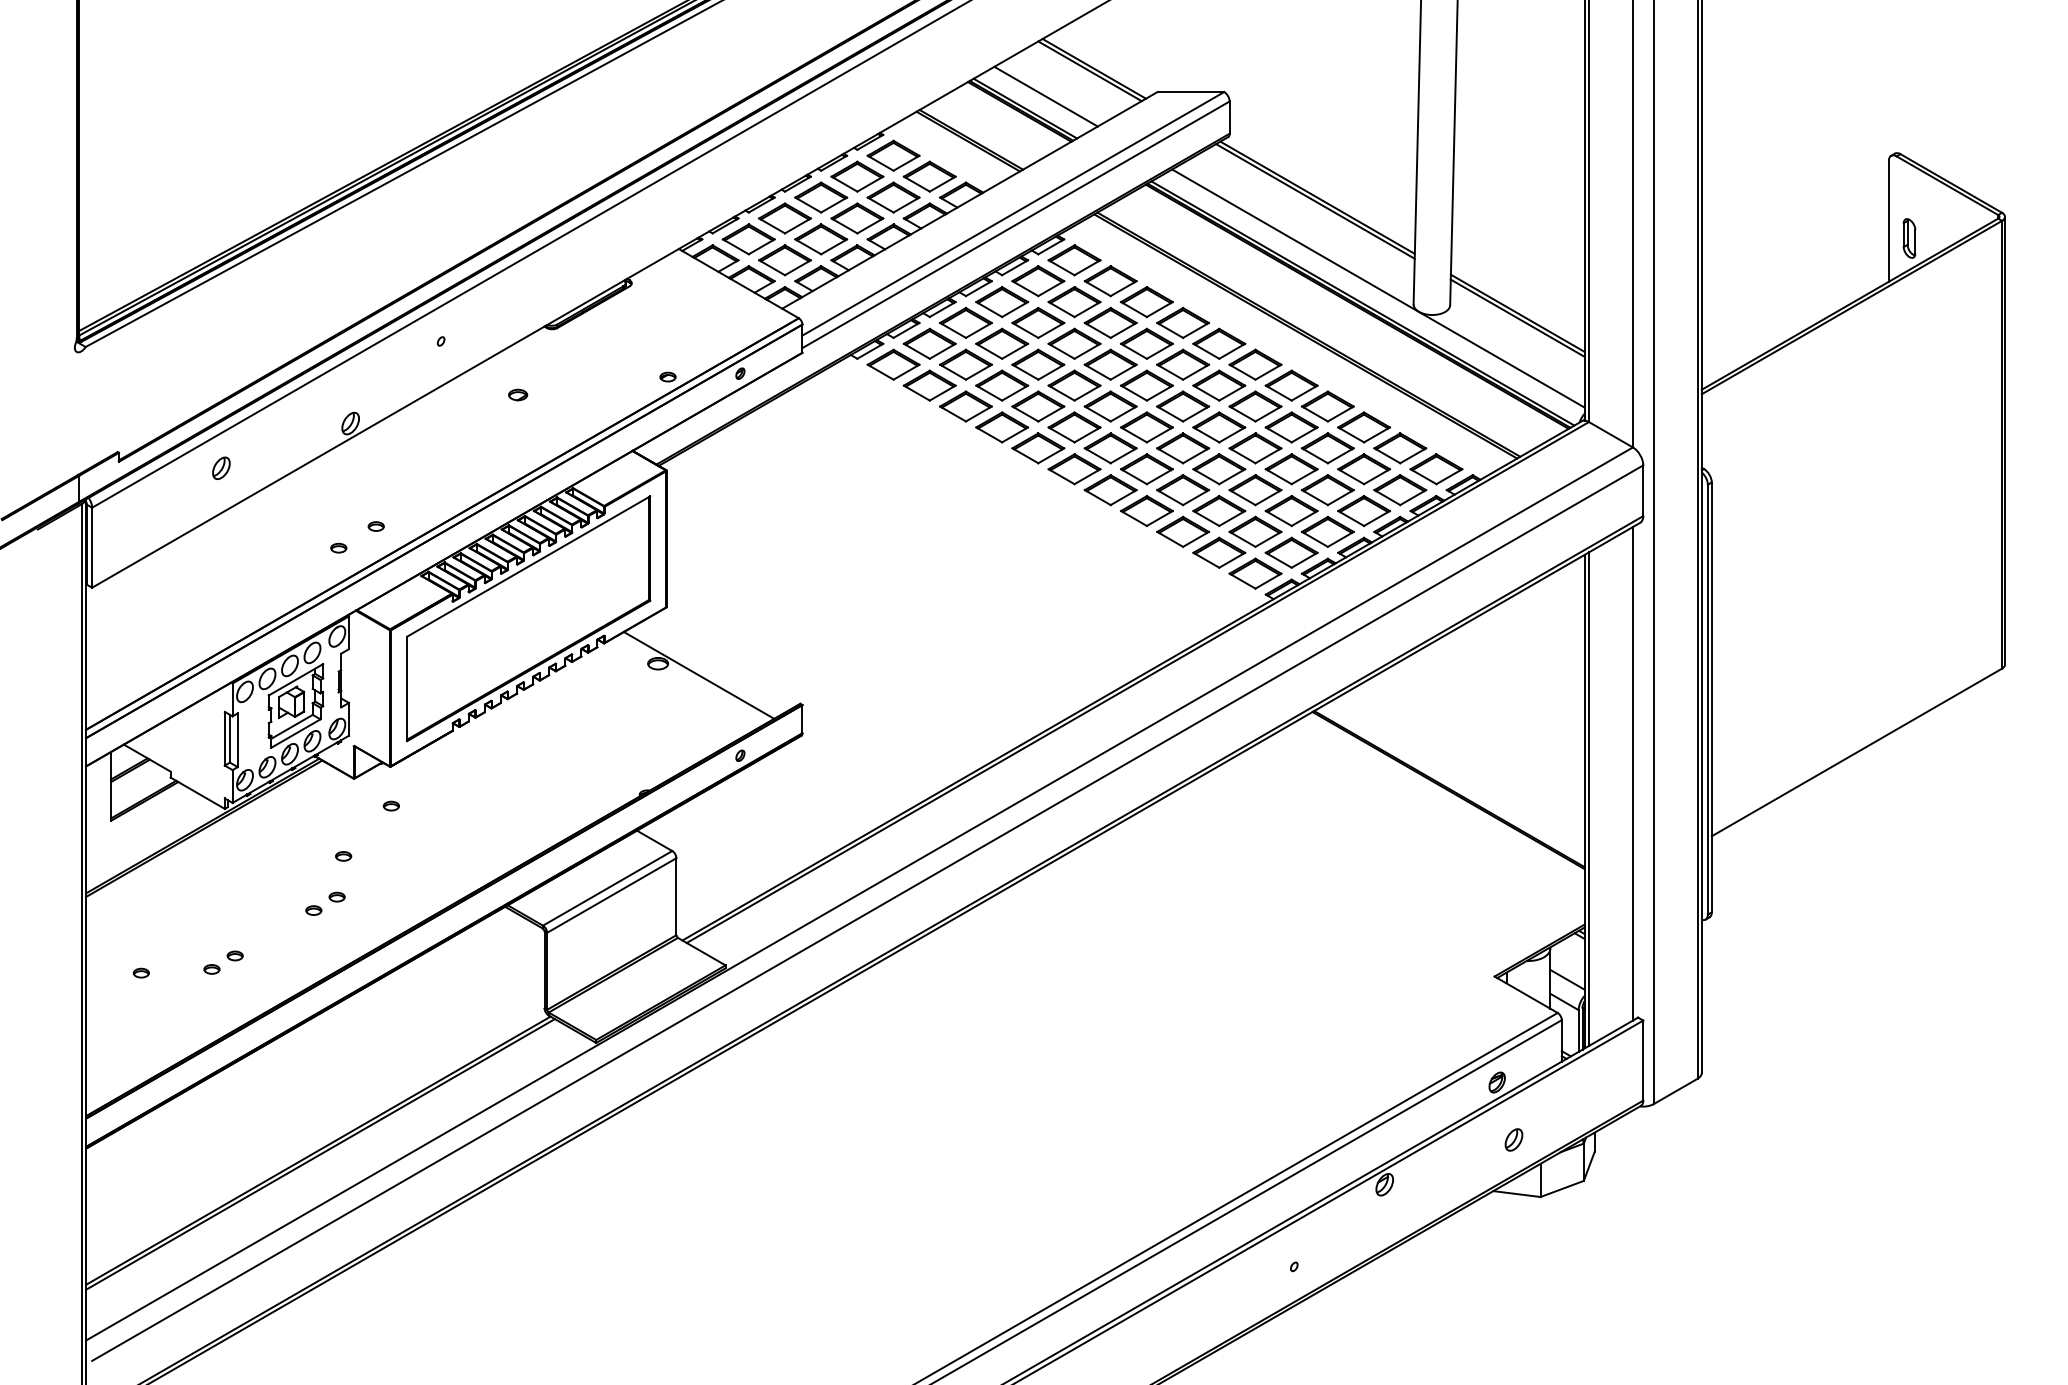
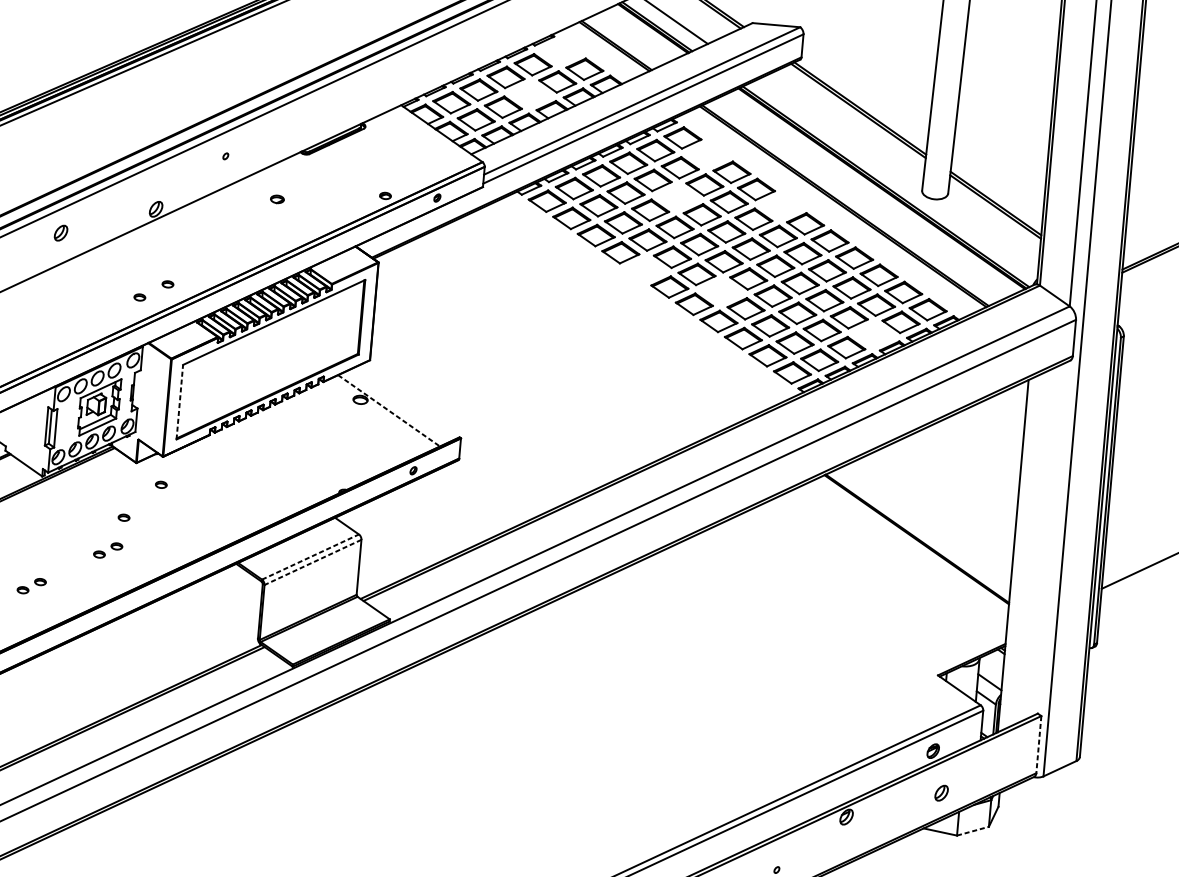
part: (893, 155) -> (560, 51), removed
part: (857, 218) -> (530, 94), removed
part: (1110, 281) -> (707, 155), removed
line: (1378, 288) -> (898, 177), removed
part: (1074, 343) -> (677, 197), removed
part: (1219, 343) -> (781, 206), removed
part: (1038, 448) -> (645, 270), removed
part: (1146, 469) -> (721, 291), removed
part: (1363, 510) -> (873, 334), removed
line: (699, 675) -> (389, 410), solid -> dashed
line: (407, 688) -> (180, 401), solid -> dashed
line: (1632, 773) -> (1049, 539), removed
line: (1588, 798) -> (1016, 554), removed
line: (607, 888) -> (310, 557), solid -> dashed
line: (611, 895) -> (312, 562), solid -> dashed
line: (1643, 1061) -> (1038, 745), solid -> dashed
line: (1562, 1188) -> (973, 830), solid -> dashed

